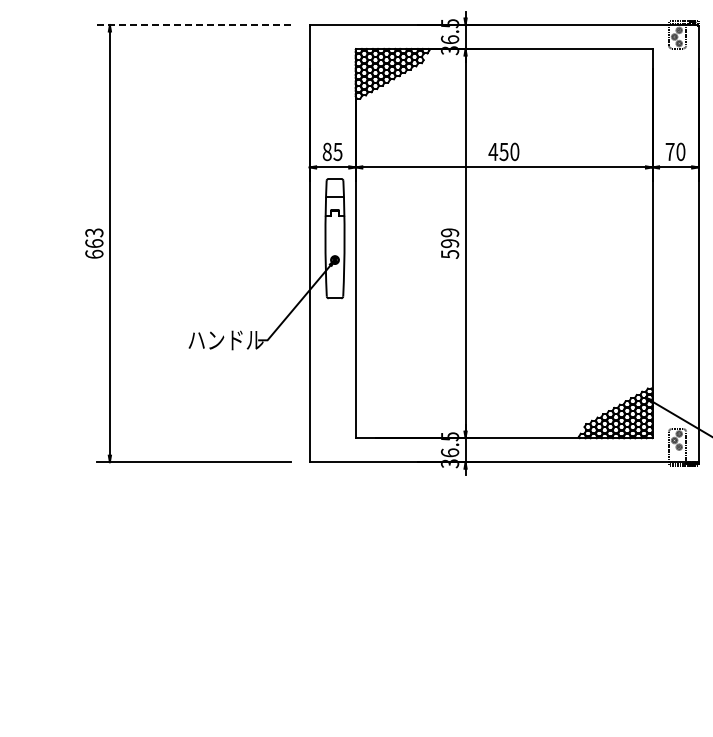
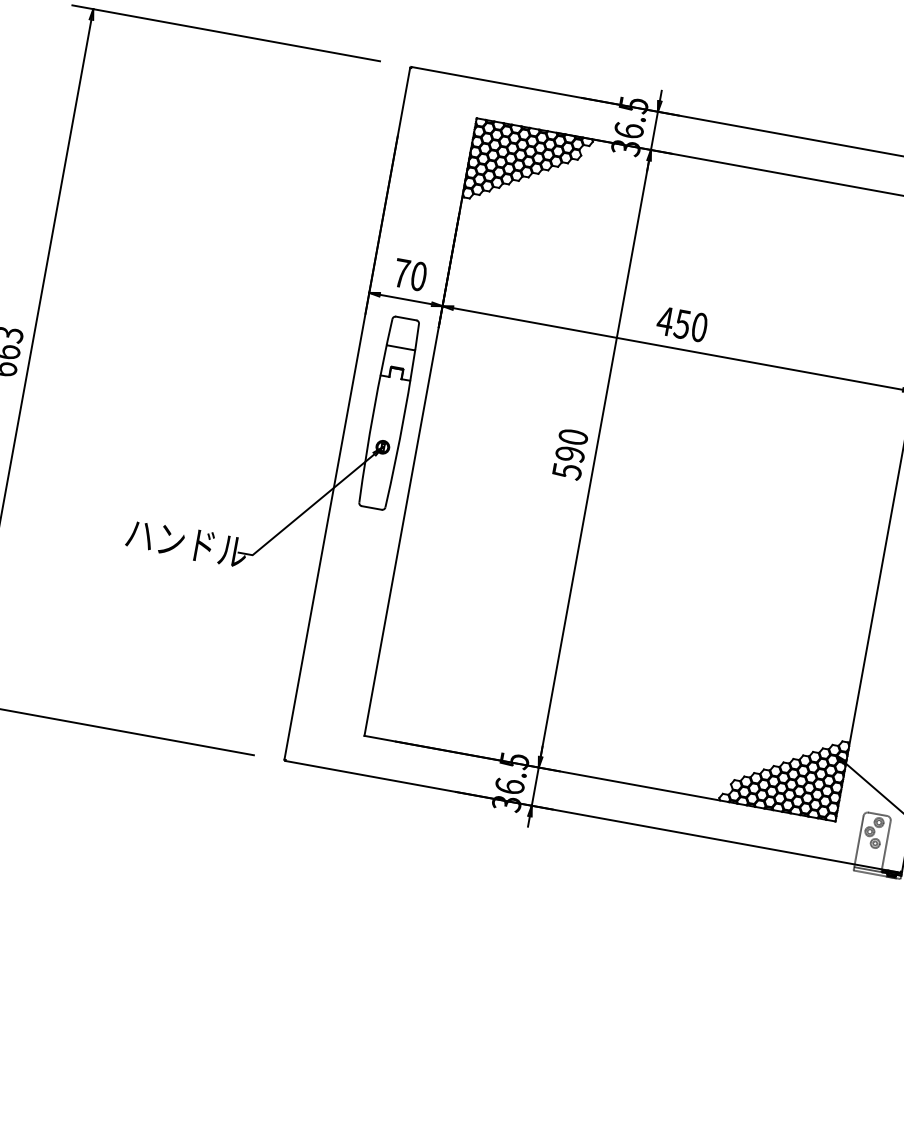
line: (193, 25) -> (225, 34), dashed -> solid
text: (332, 151) -> (410, 274), 85 -> 70
text: (450, 232) -> (574, 436), 599 -> 590

